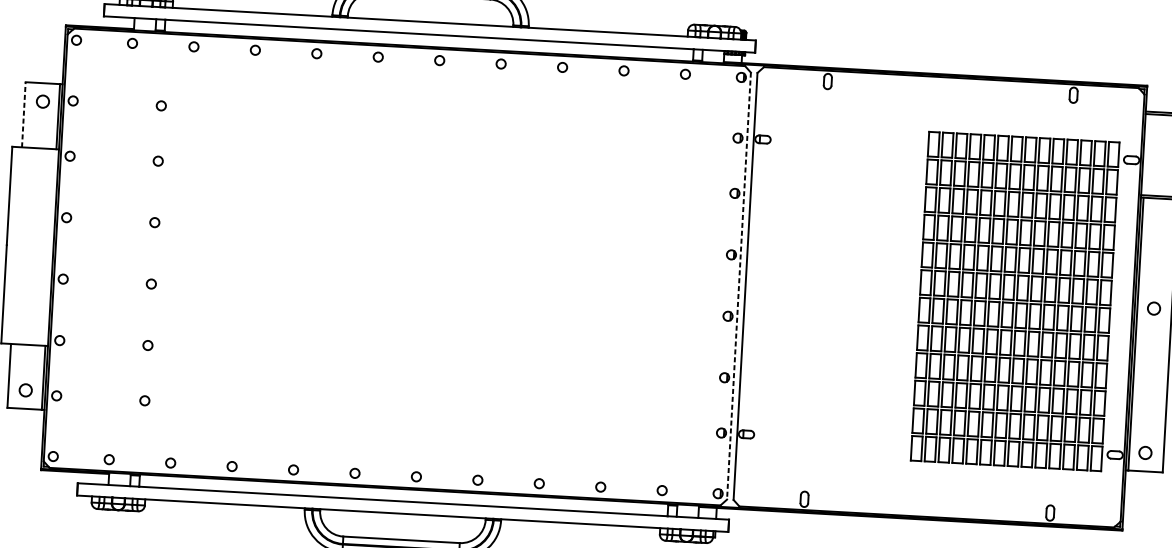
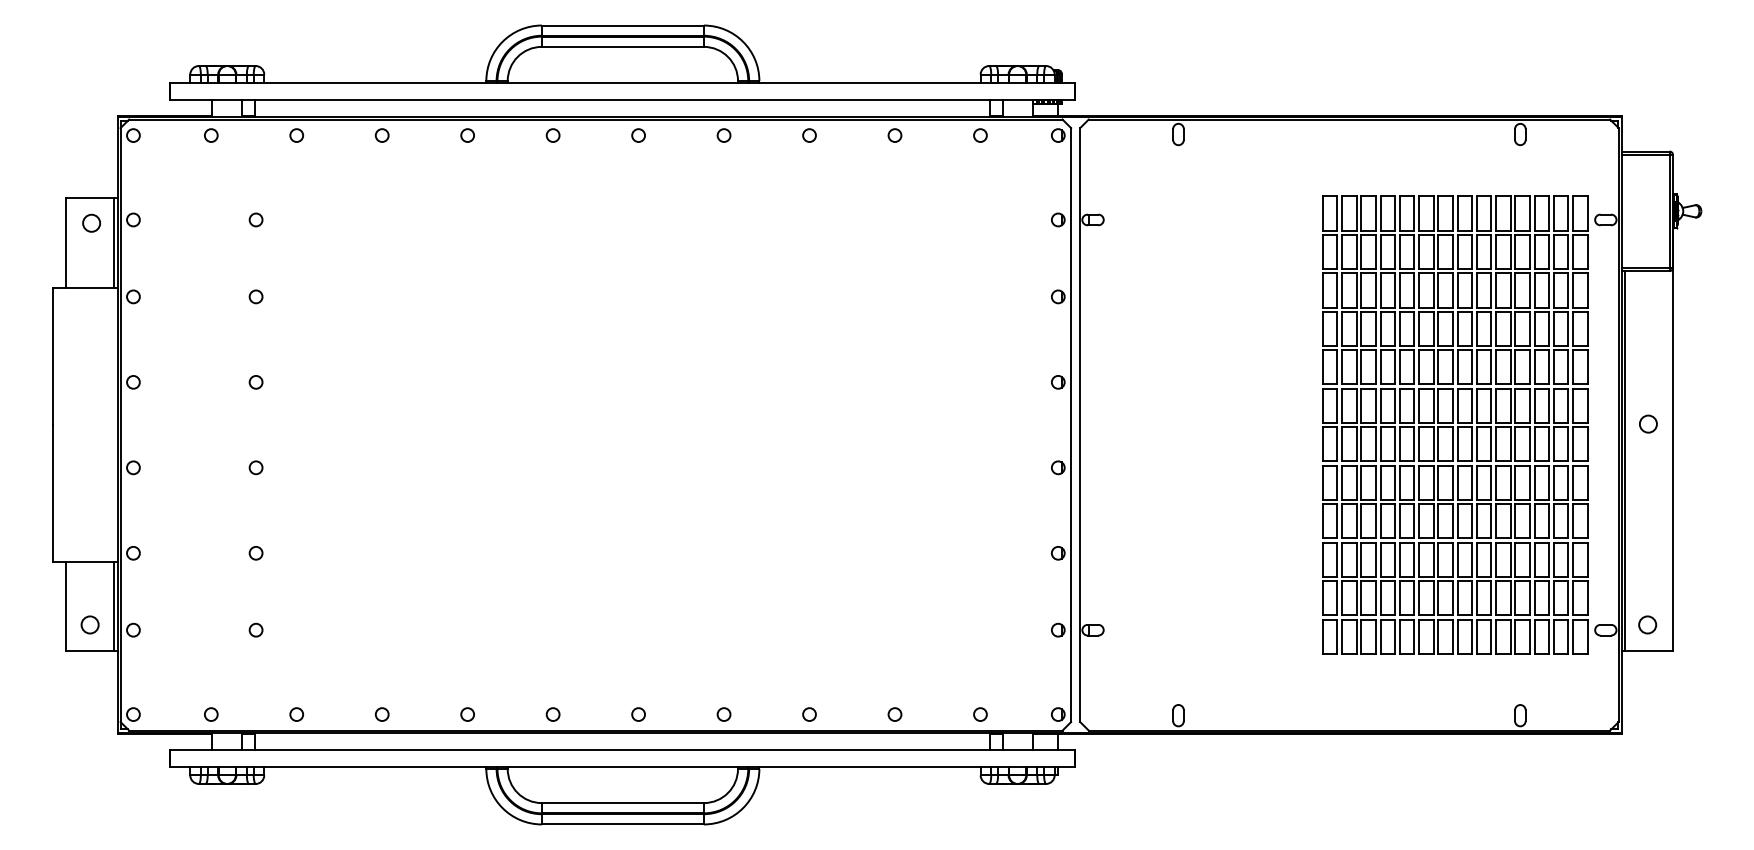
line: (24, 114) -> (66, 242), dashed -> solid
line: (739, 286) -> (1071, 425), dashed -> solid

